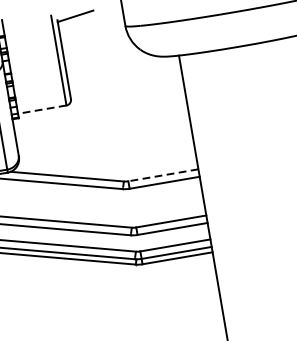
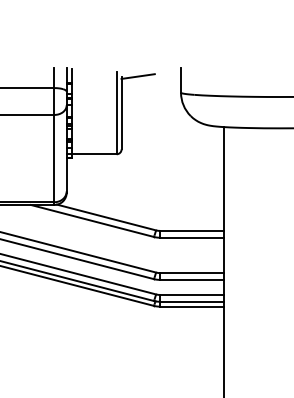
line: (42, 109) -> (94, 154), dashed -> solid
line: (163, 174) -> (192, 230), dashed -> solid

